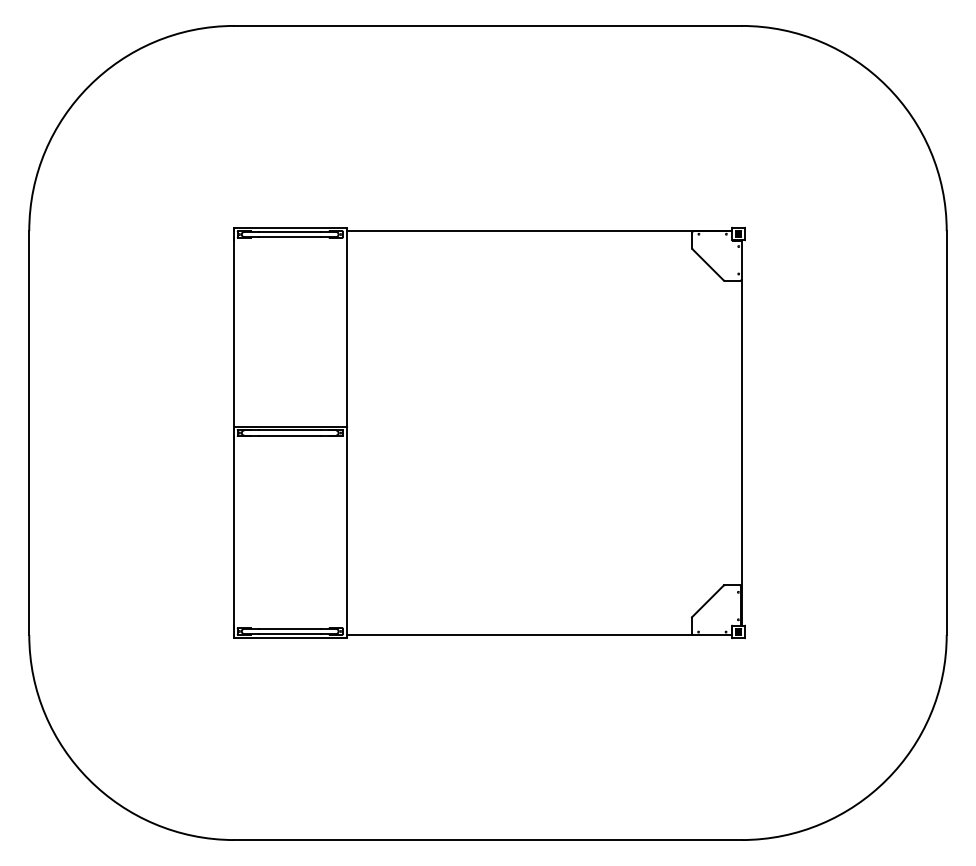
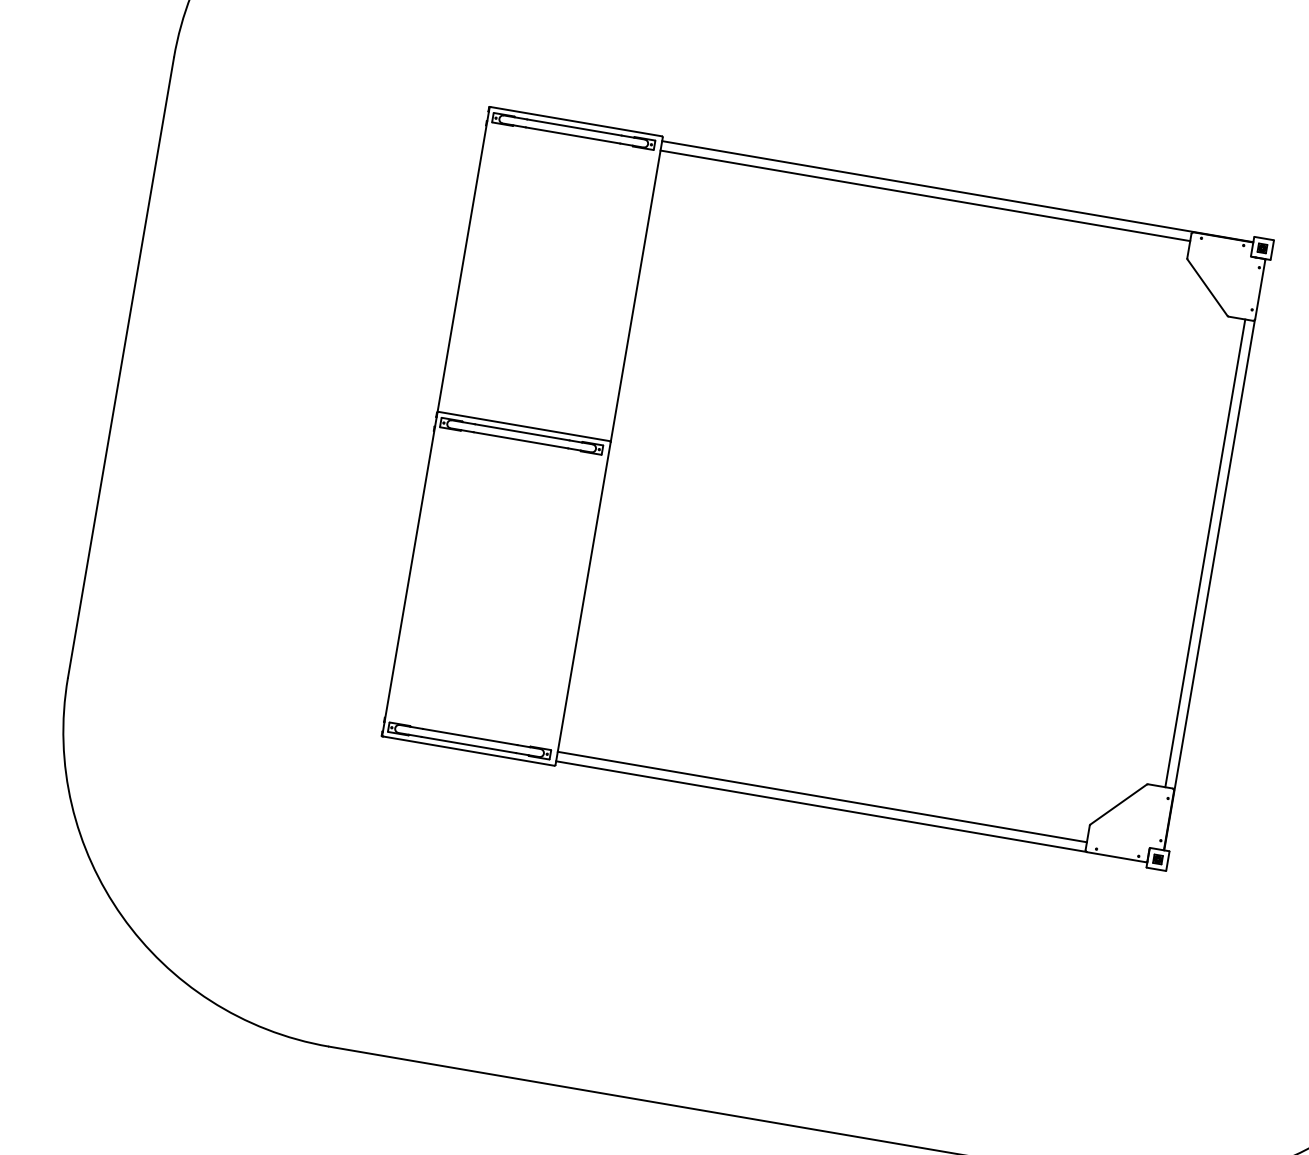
line: (519, 237) -> (925, 196), added
line: (735, 432) -> (1205, 552), added
line: (519, 628) -> (822, 796), added

